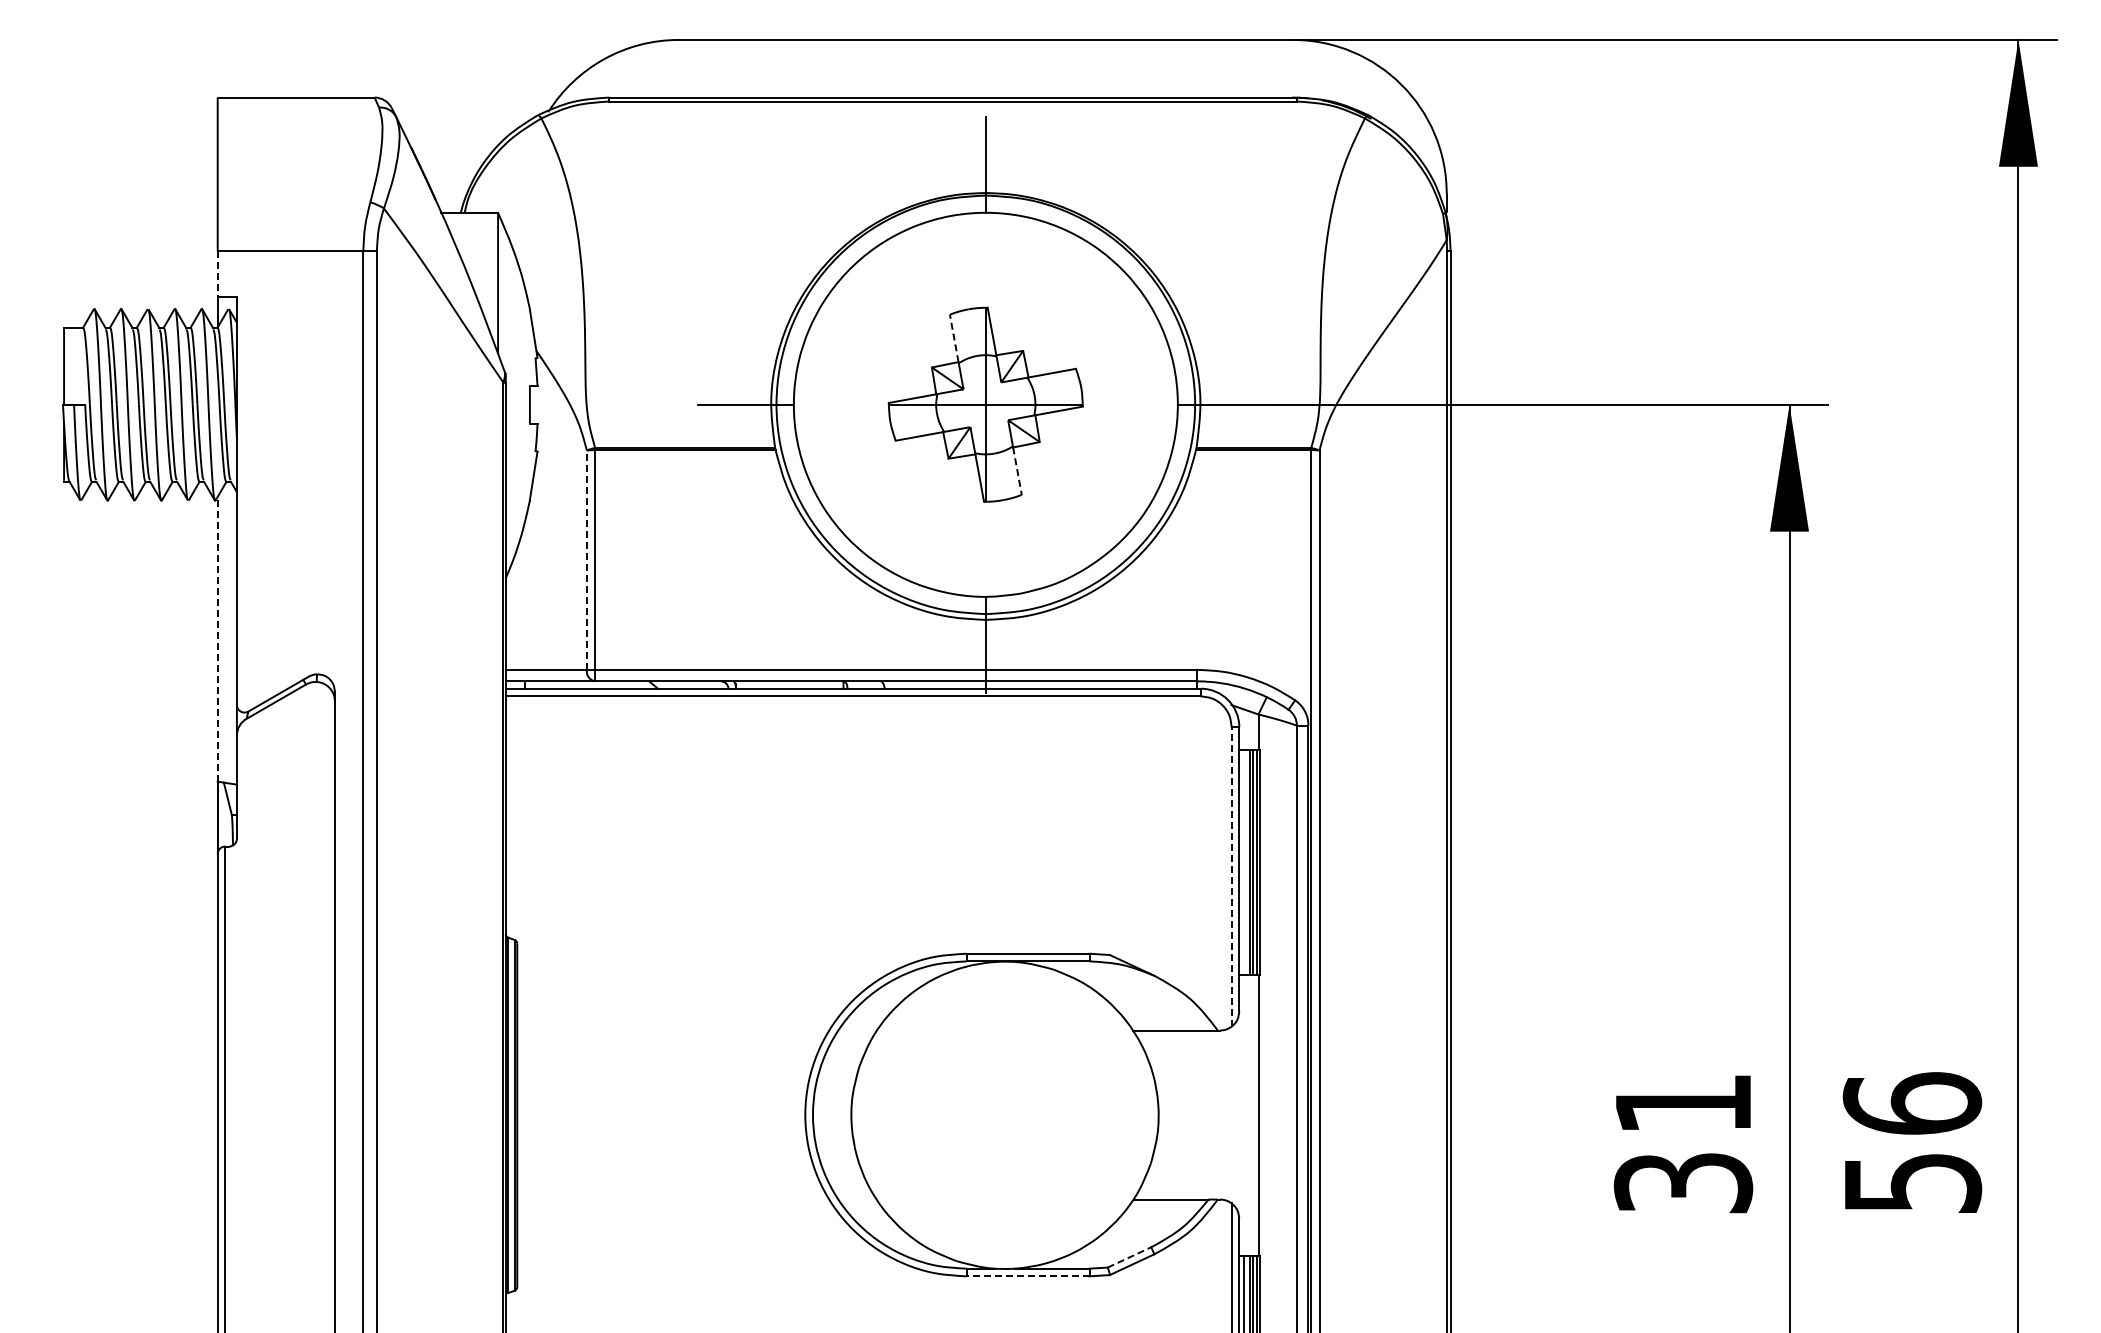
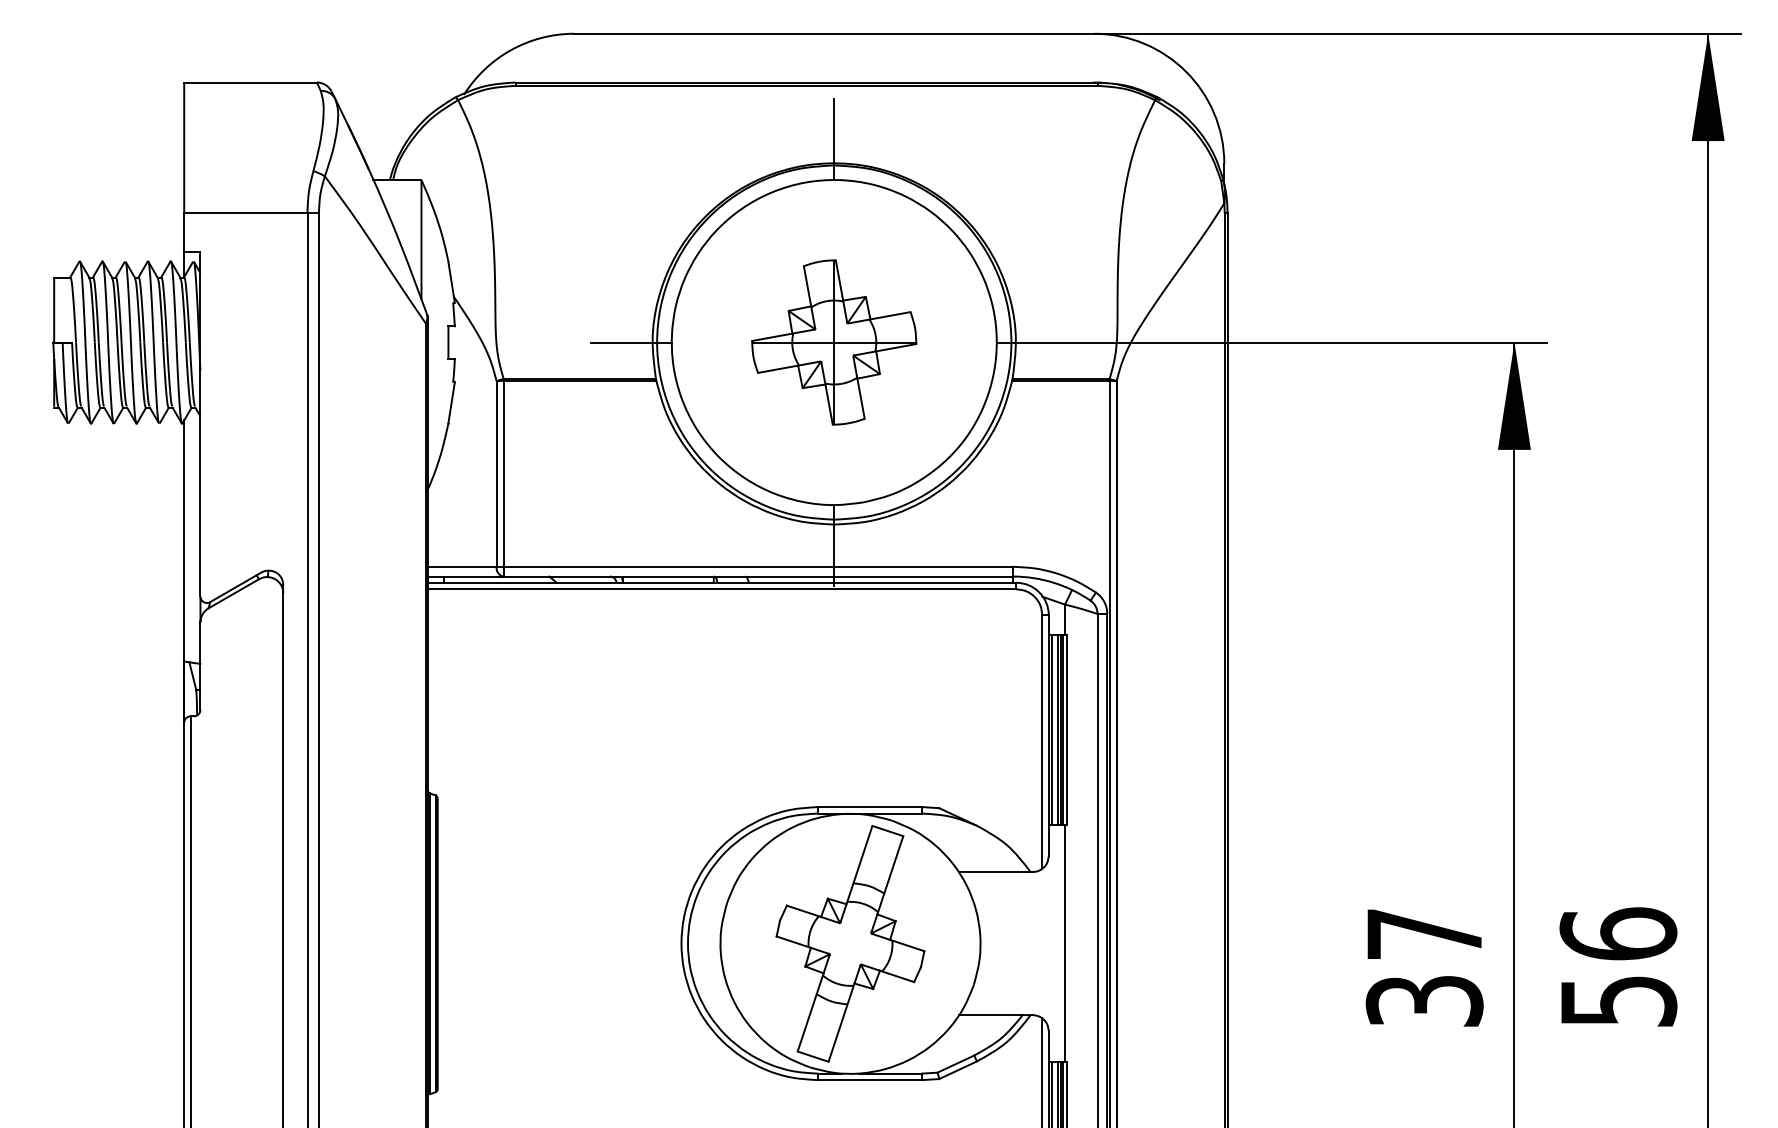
line: (217, 274) -> (184, 232), dashed -> solid
line: (954, 337) -> (807, 285), dashed -> solid
line: (1017, 471) -> (861, 398), dashed -> solid
line: (586, 560) -> (496, 474), dashed -> solid
line: (217, 638) -> (184, 540), dashed -> solid
line: (1243, 862) -> (1052, 729), added
line: (1231, 876) -> (1042, 741), dashed -> solid
text: (1683, 1104) -> (1424, 934), 31 -> 37
part: (1004, 1115) -> (850, 943), added
line: (1129, 1257) -> (955, 1064), dashed -> solid
line: (1027, 1276) -> (869, 1080), dashed -> solid

